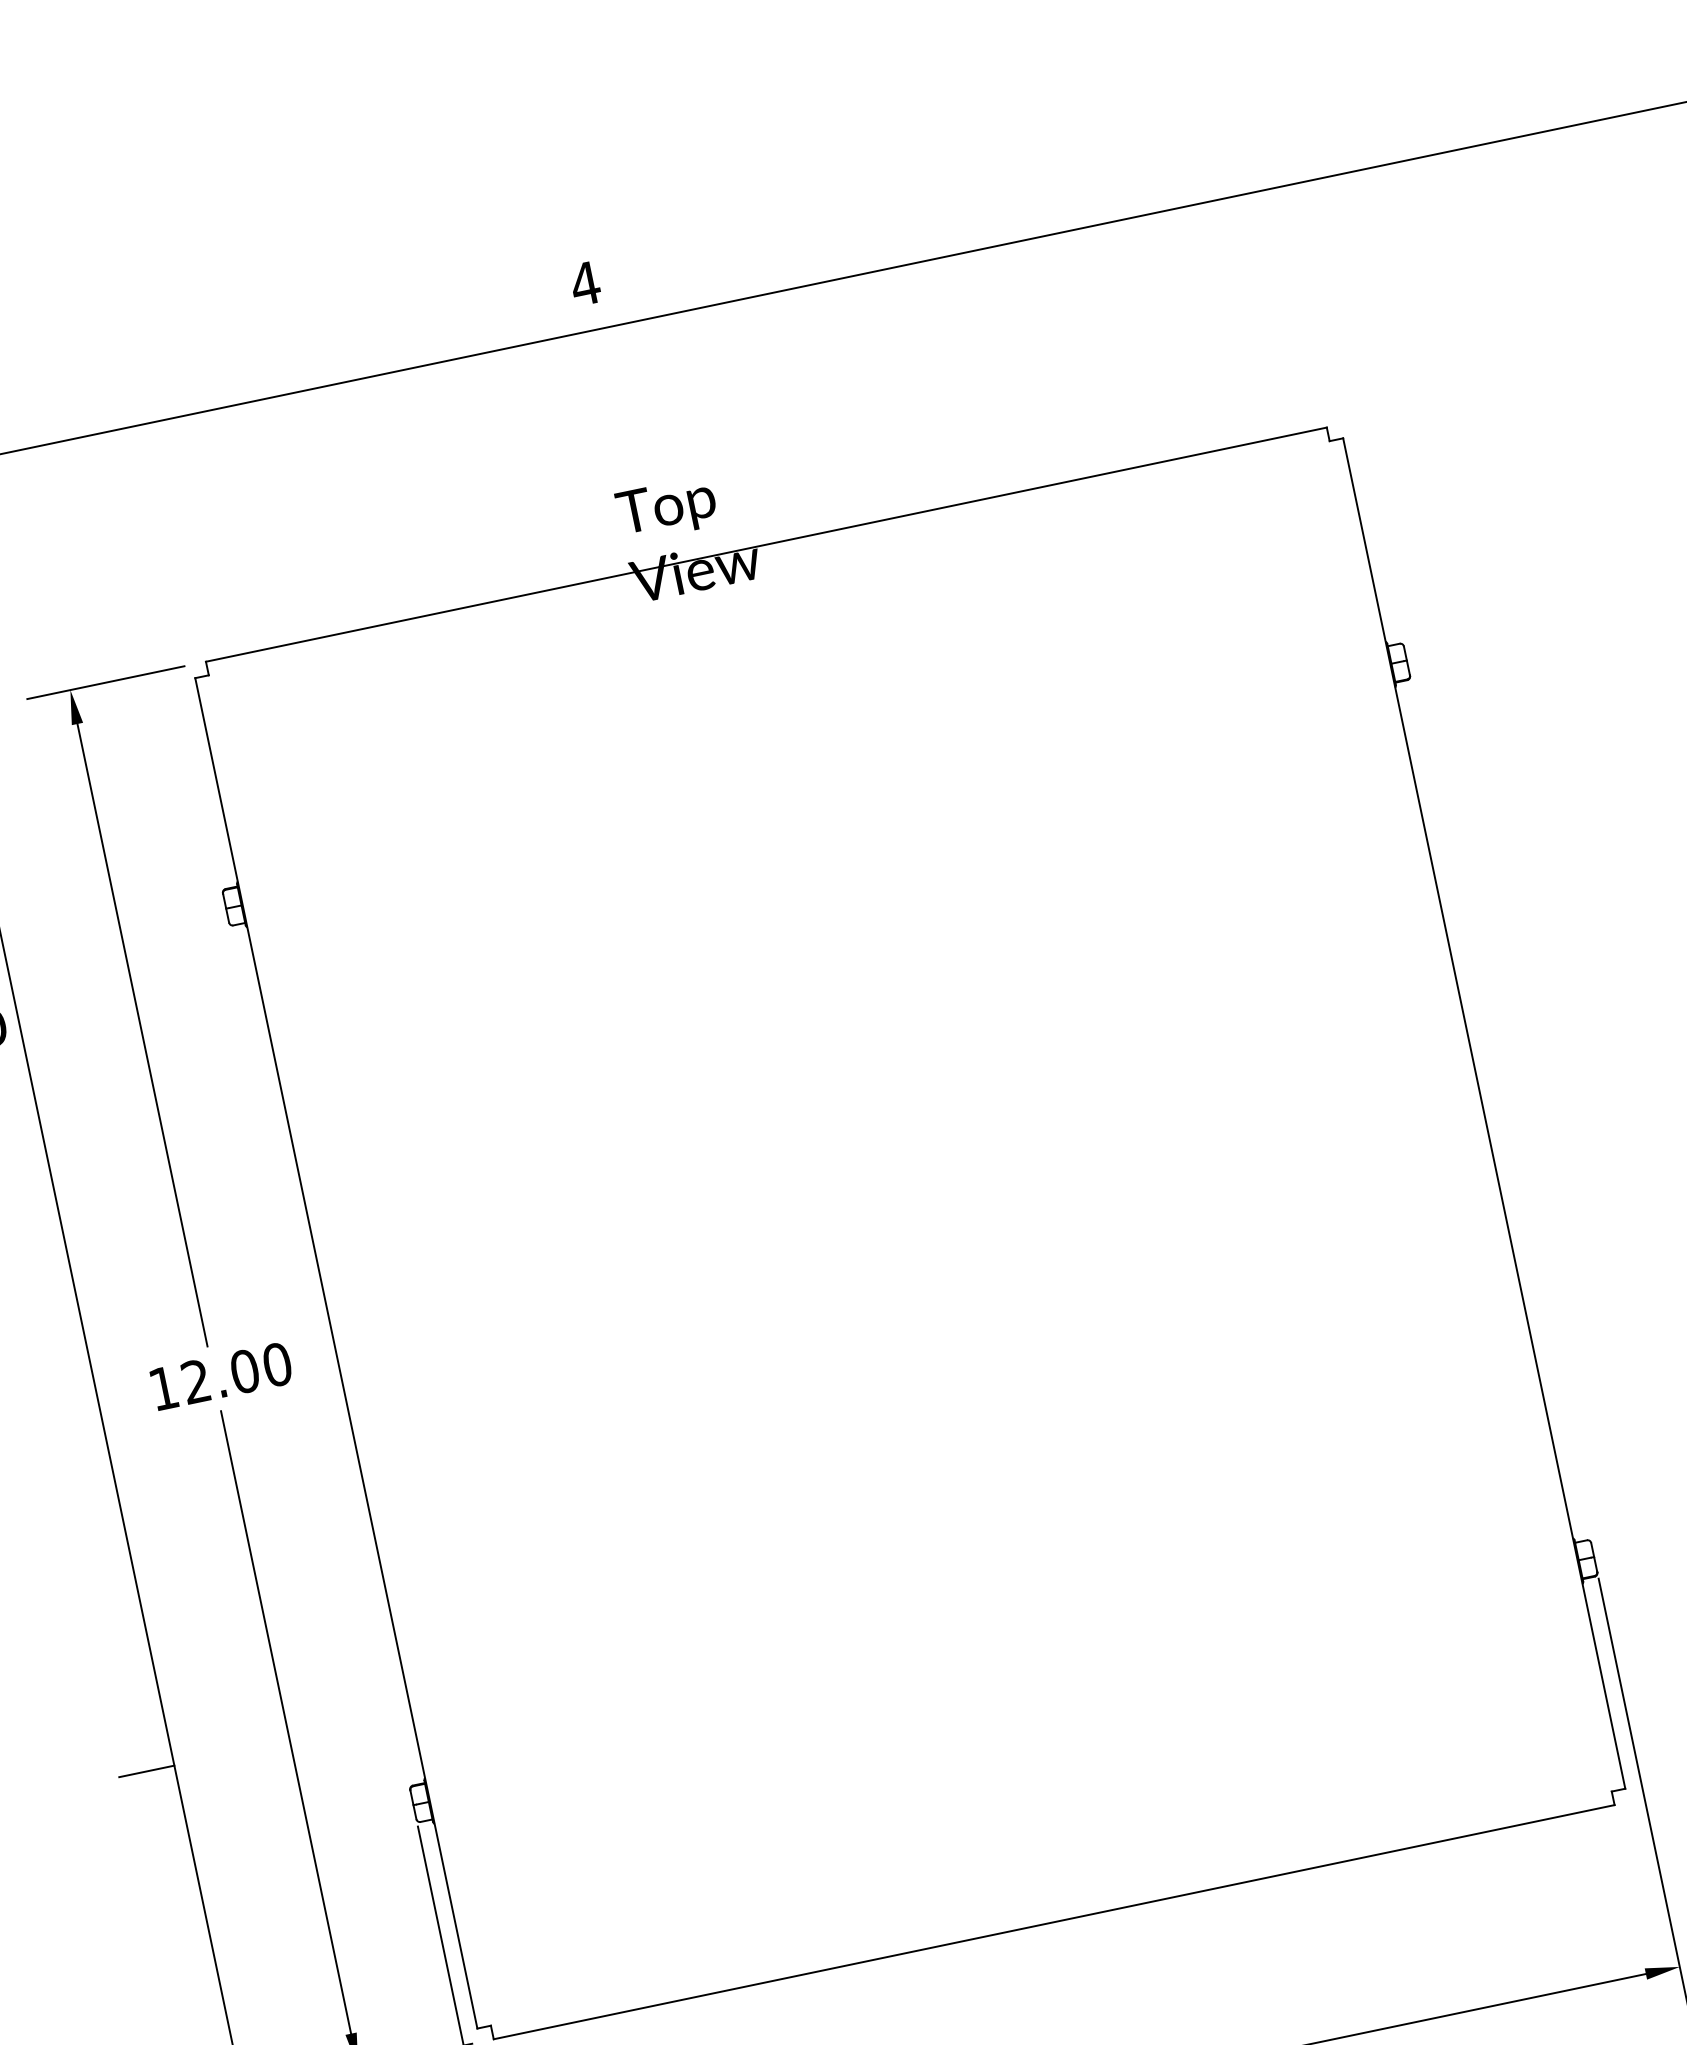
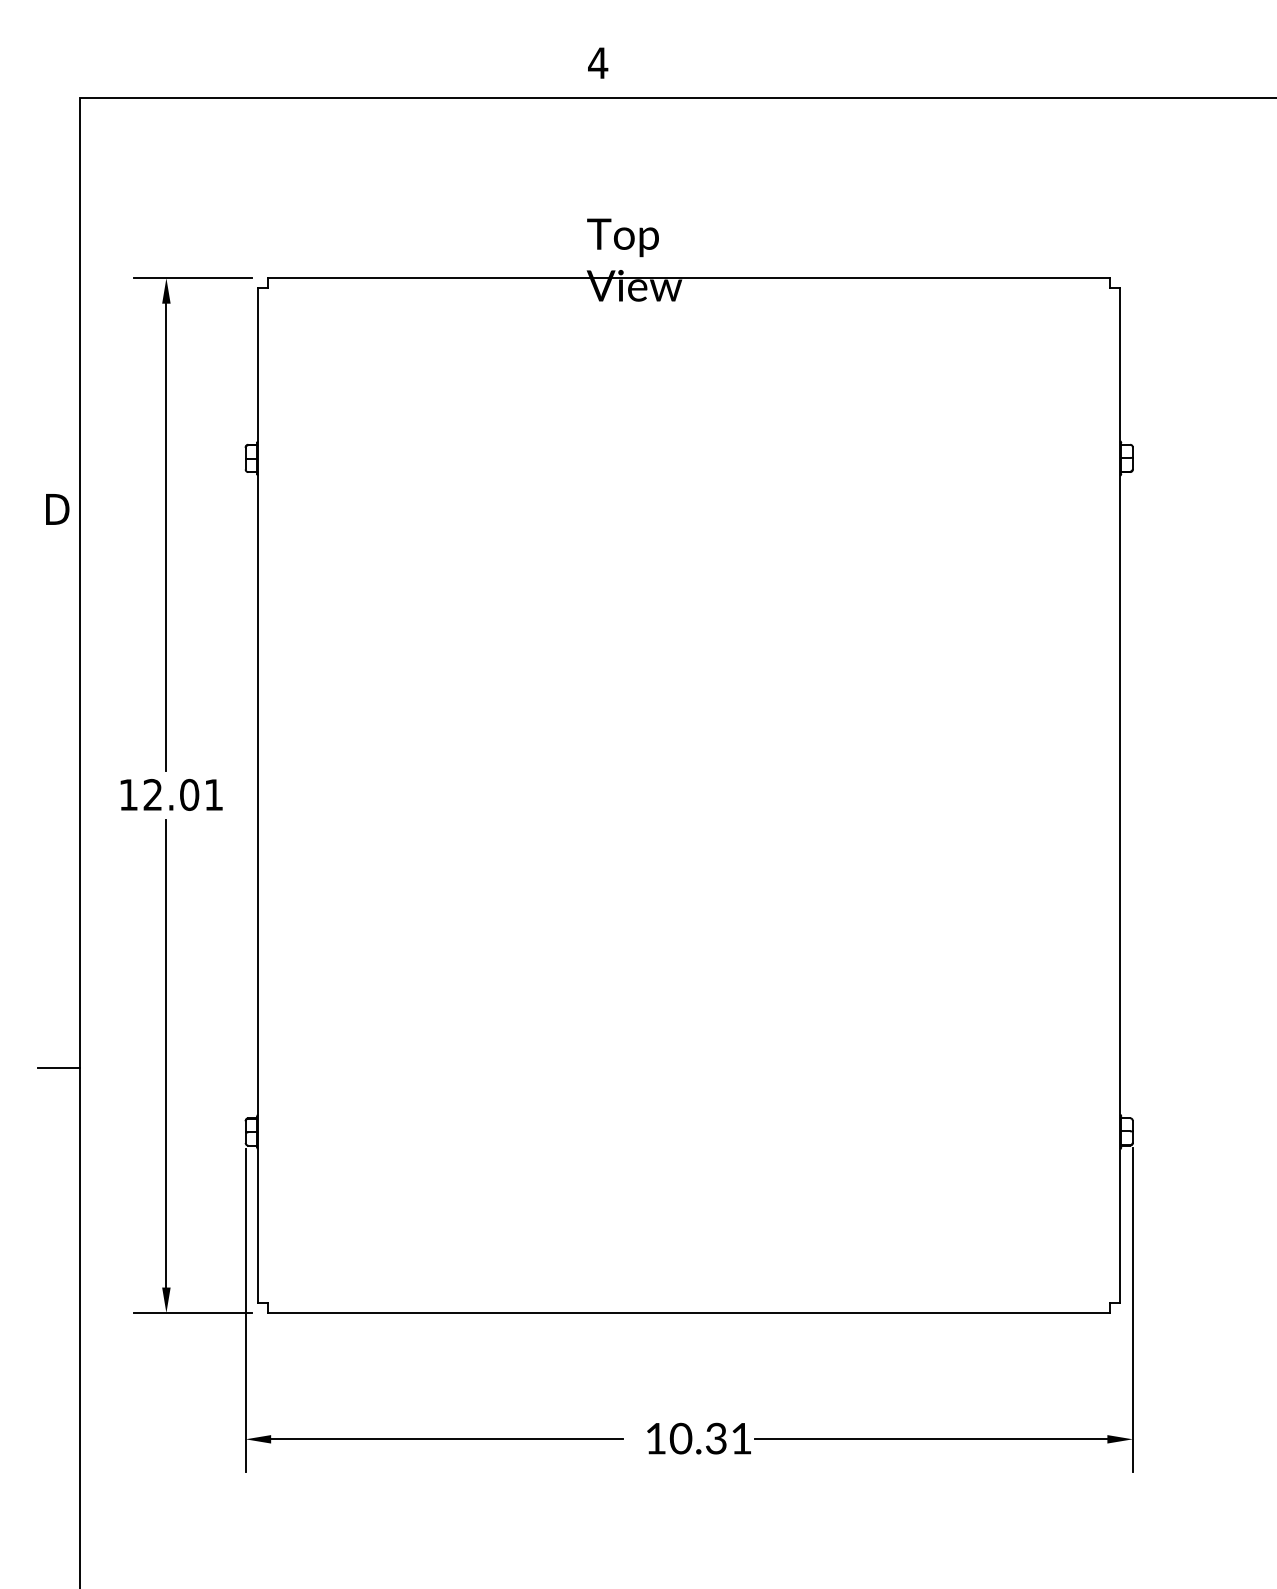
text: (276, 1364) -> (213, 794), 12.00 -> 12.01

